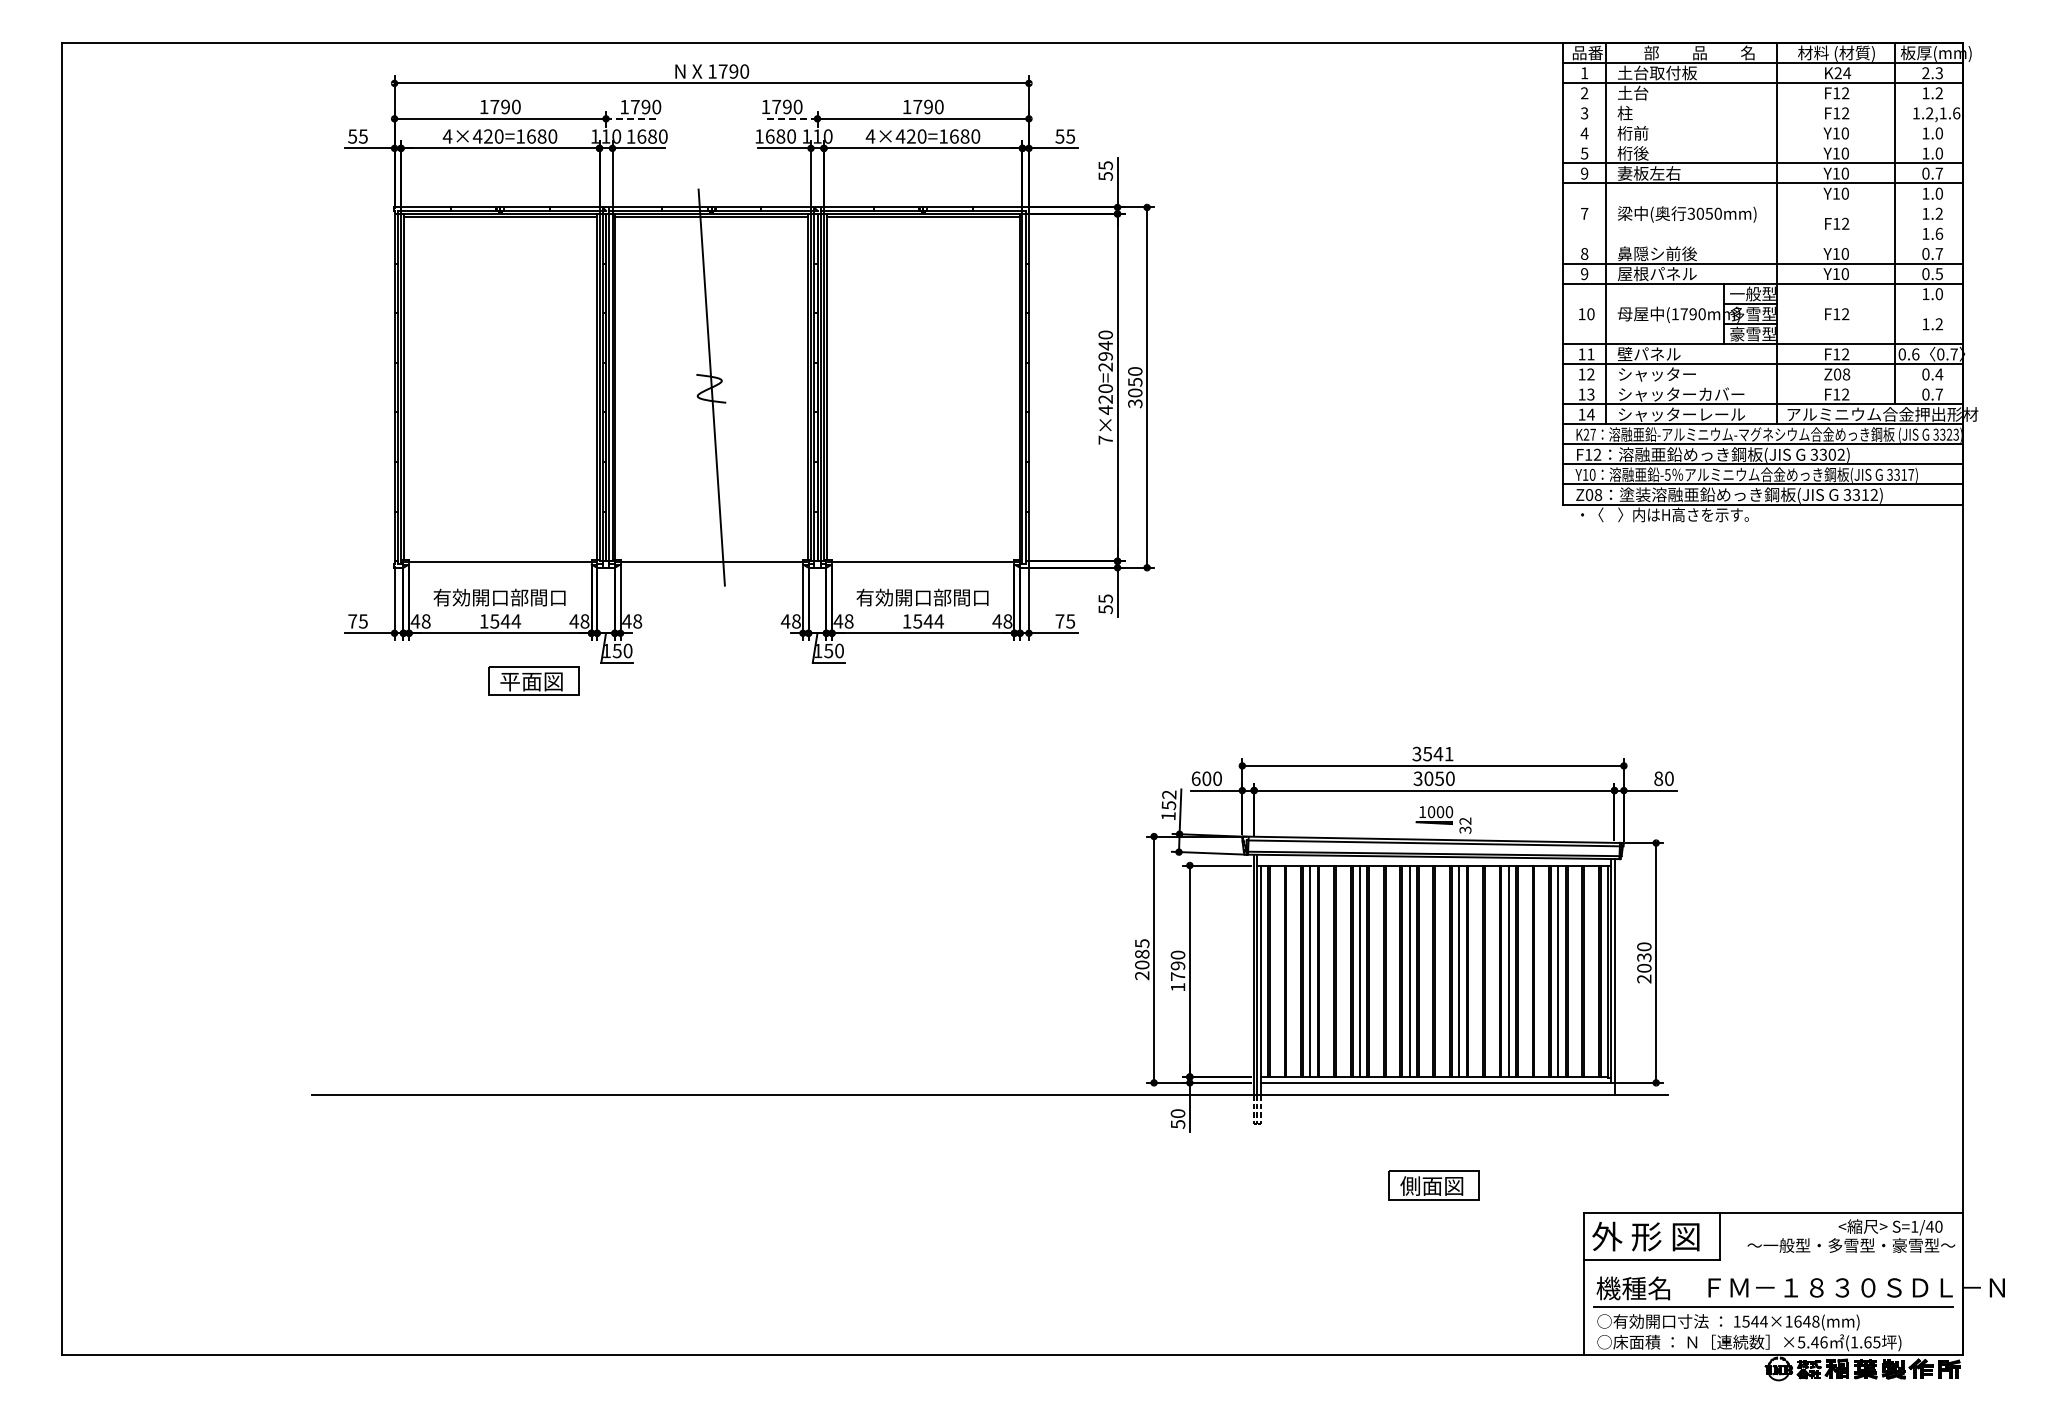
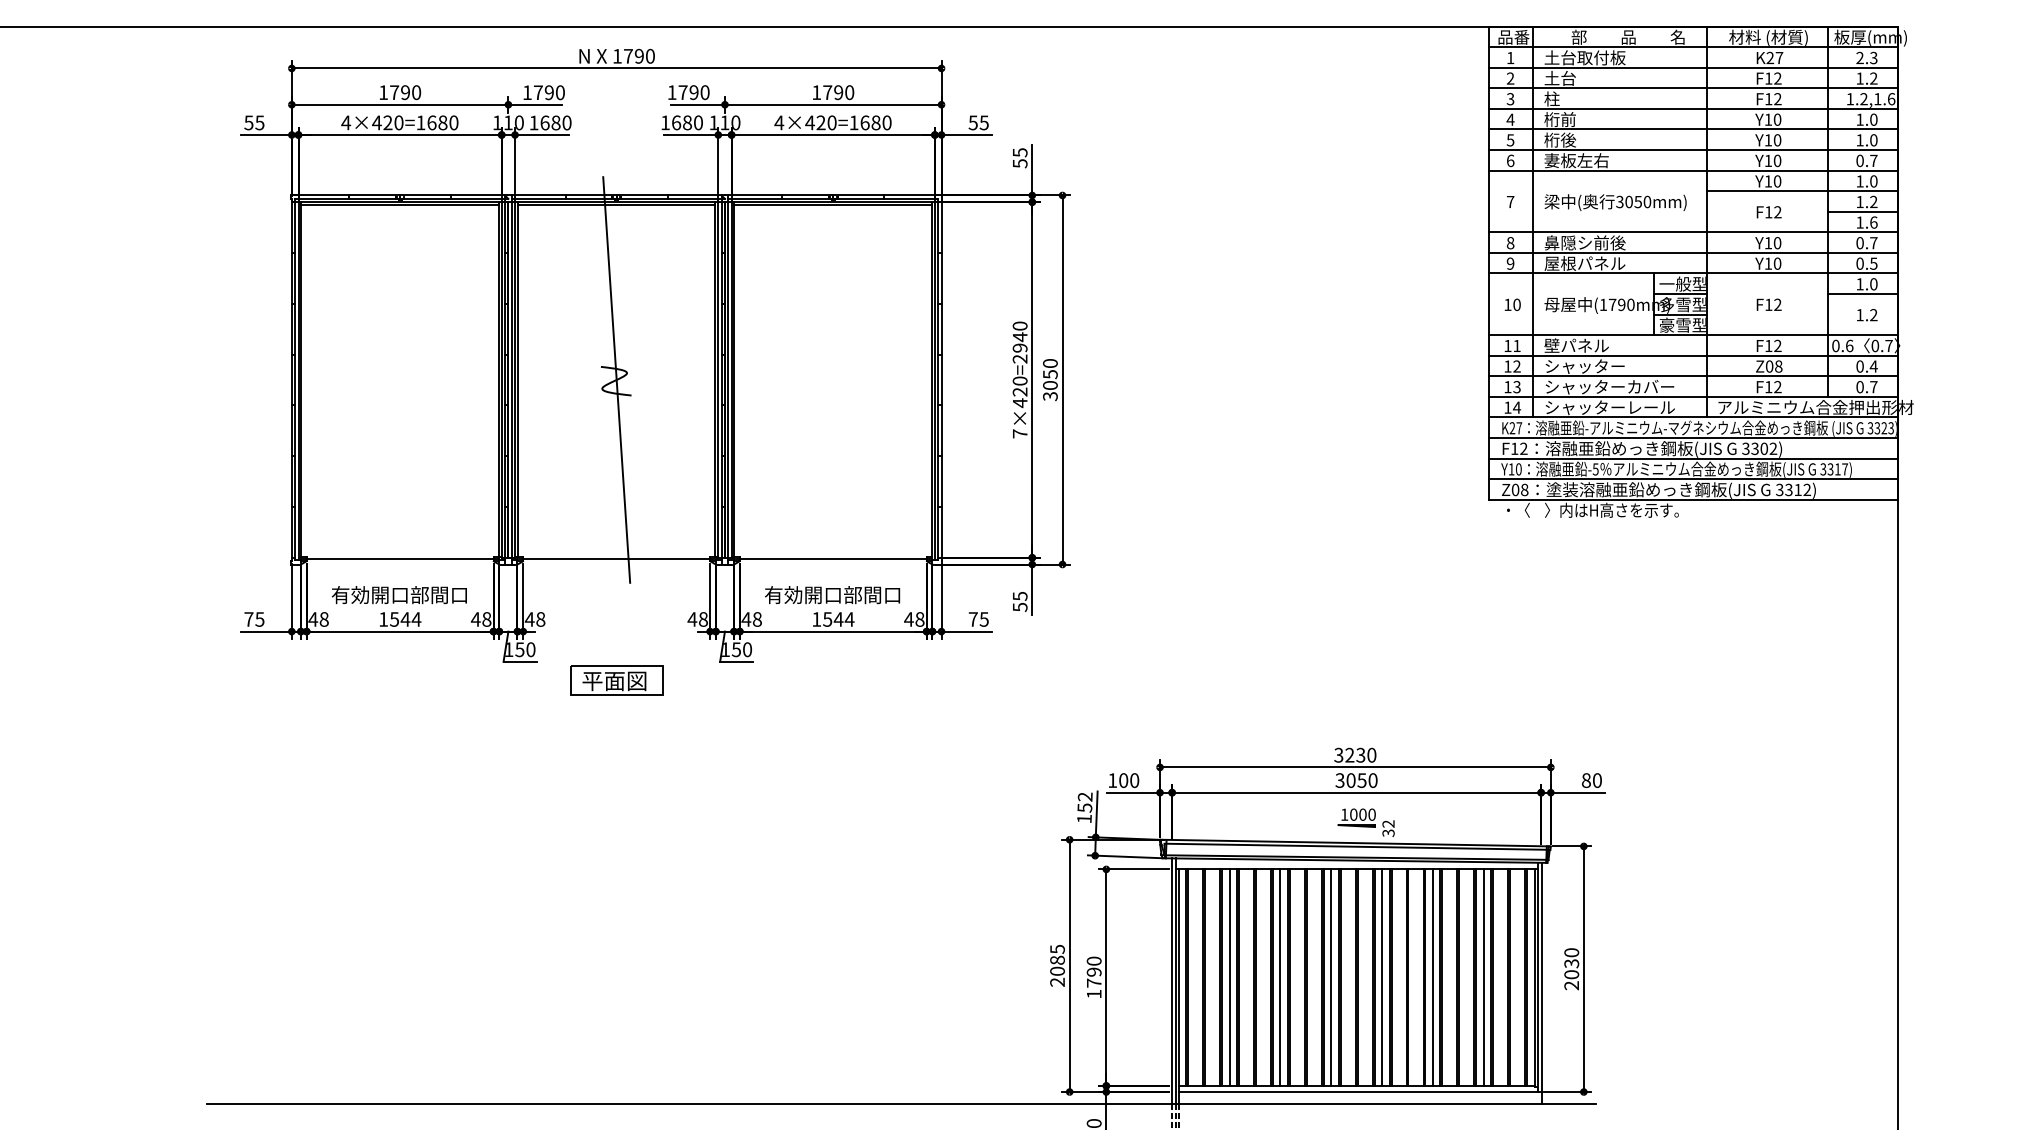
text: (1847, 73) -> (1779, 58), K24 -> K27
line: (1762, 102) -> (1692, 88), added
line: (631, 118) -> (534, 104), dashed -> solid
line: (790, 118) -> (697, 104), dashed -> solid
line: (1762, 122) -> (1692, 108), added
line: (1762, 143) -> (1692, 130), added
text: (1584, 173) -> (1510, 160), 9 -> 6
line: (1869, 203) -> (1802, 191), added
line: (1928, 223) -> (1862, 211), added
line: (1762, 243) -> (1692, 232), added
line: (1928, 303) -> (1862, 293), added
line: (1762, 384) -> (1692, 376), added
part: (533, 680) -> (616, 679), moved
text: (1438, 753) -> (1360, 754), 3541 -> 3230
text: (1195, 778) -> (1112, 780), 600 -> 100

